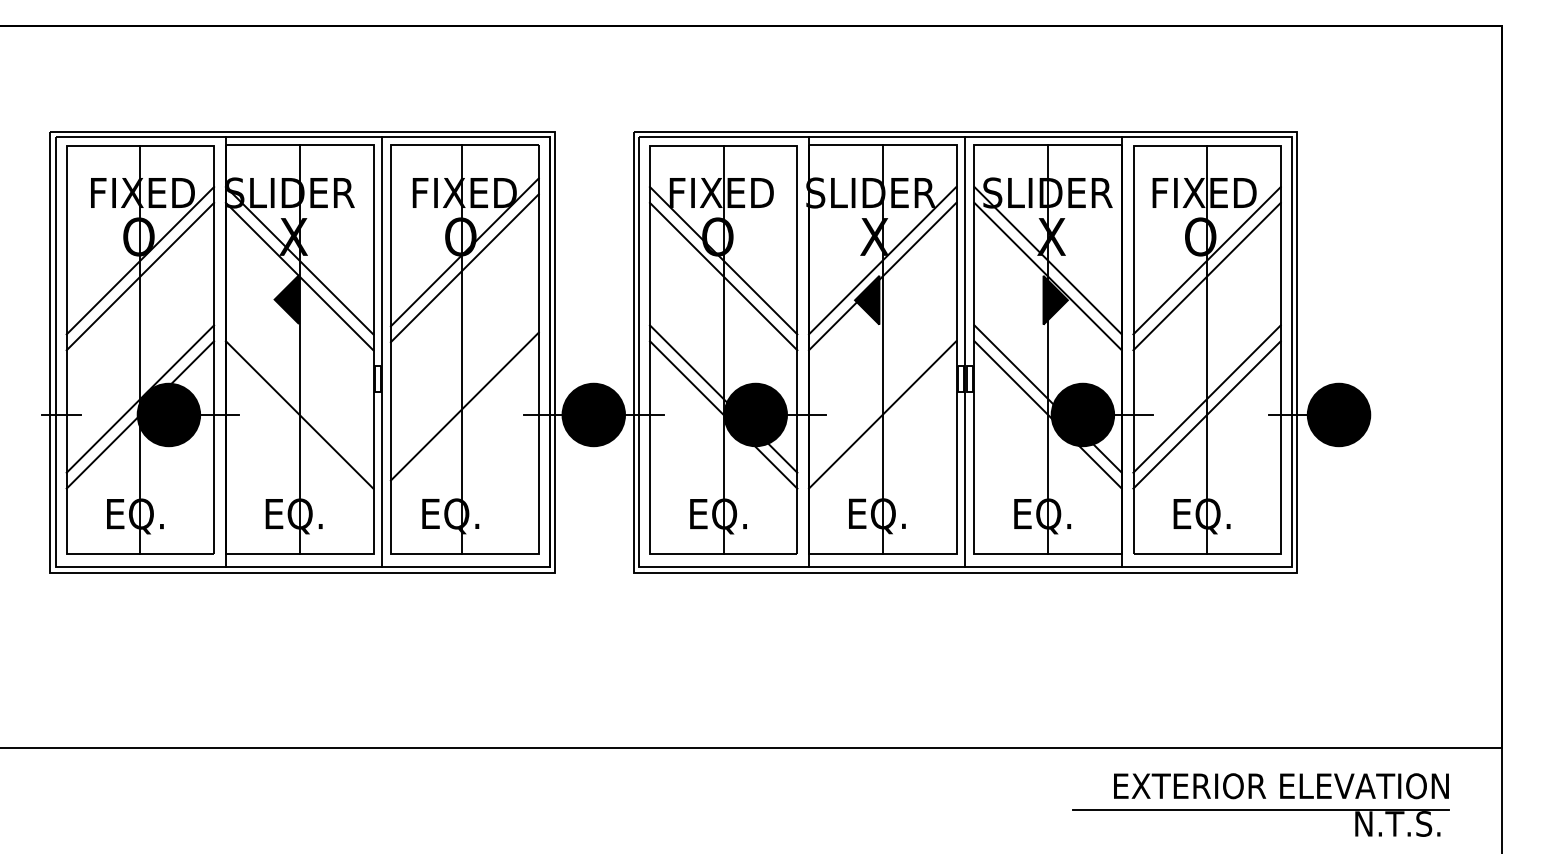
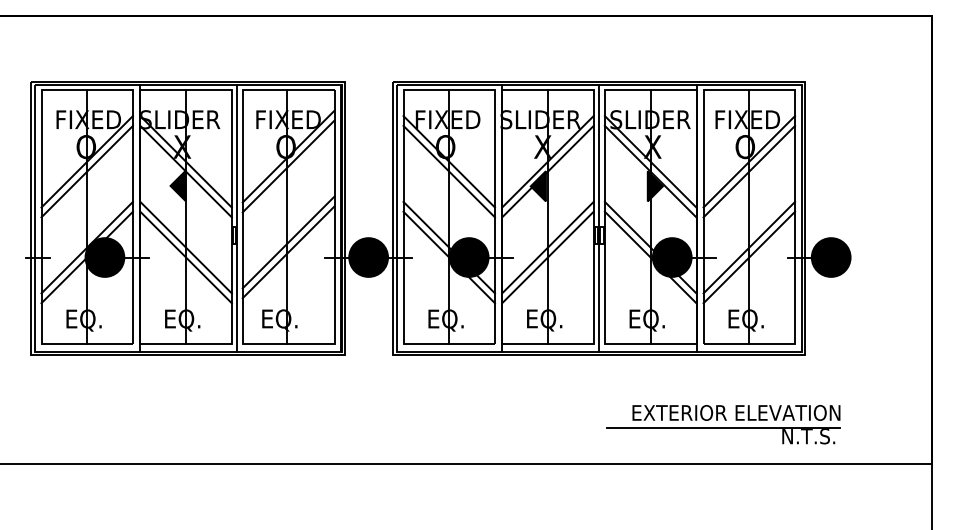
line: (464, 390) -> (288, 242), added
line: (298, 398) -> (185, 247), added
line: (881, 398) -> (547, 247), added
part: (1260, 804) -> (723, 424), moved

